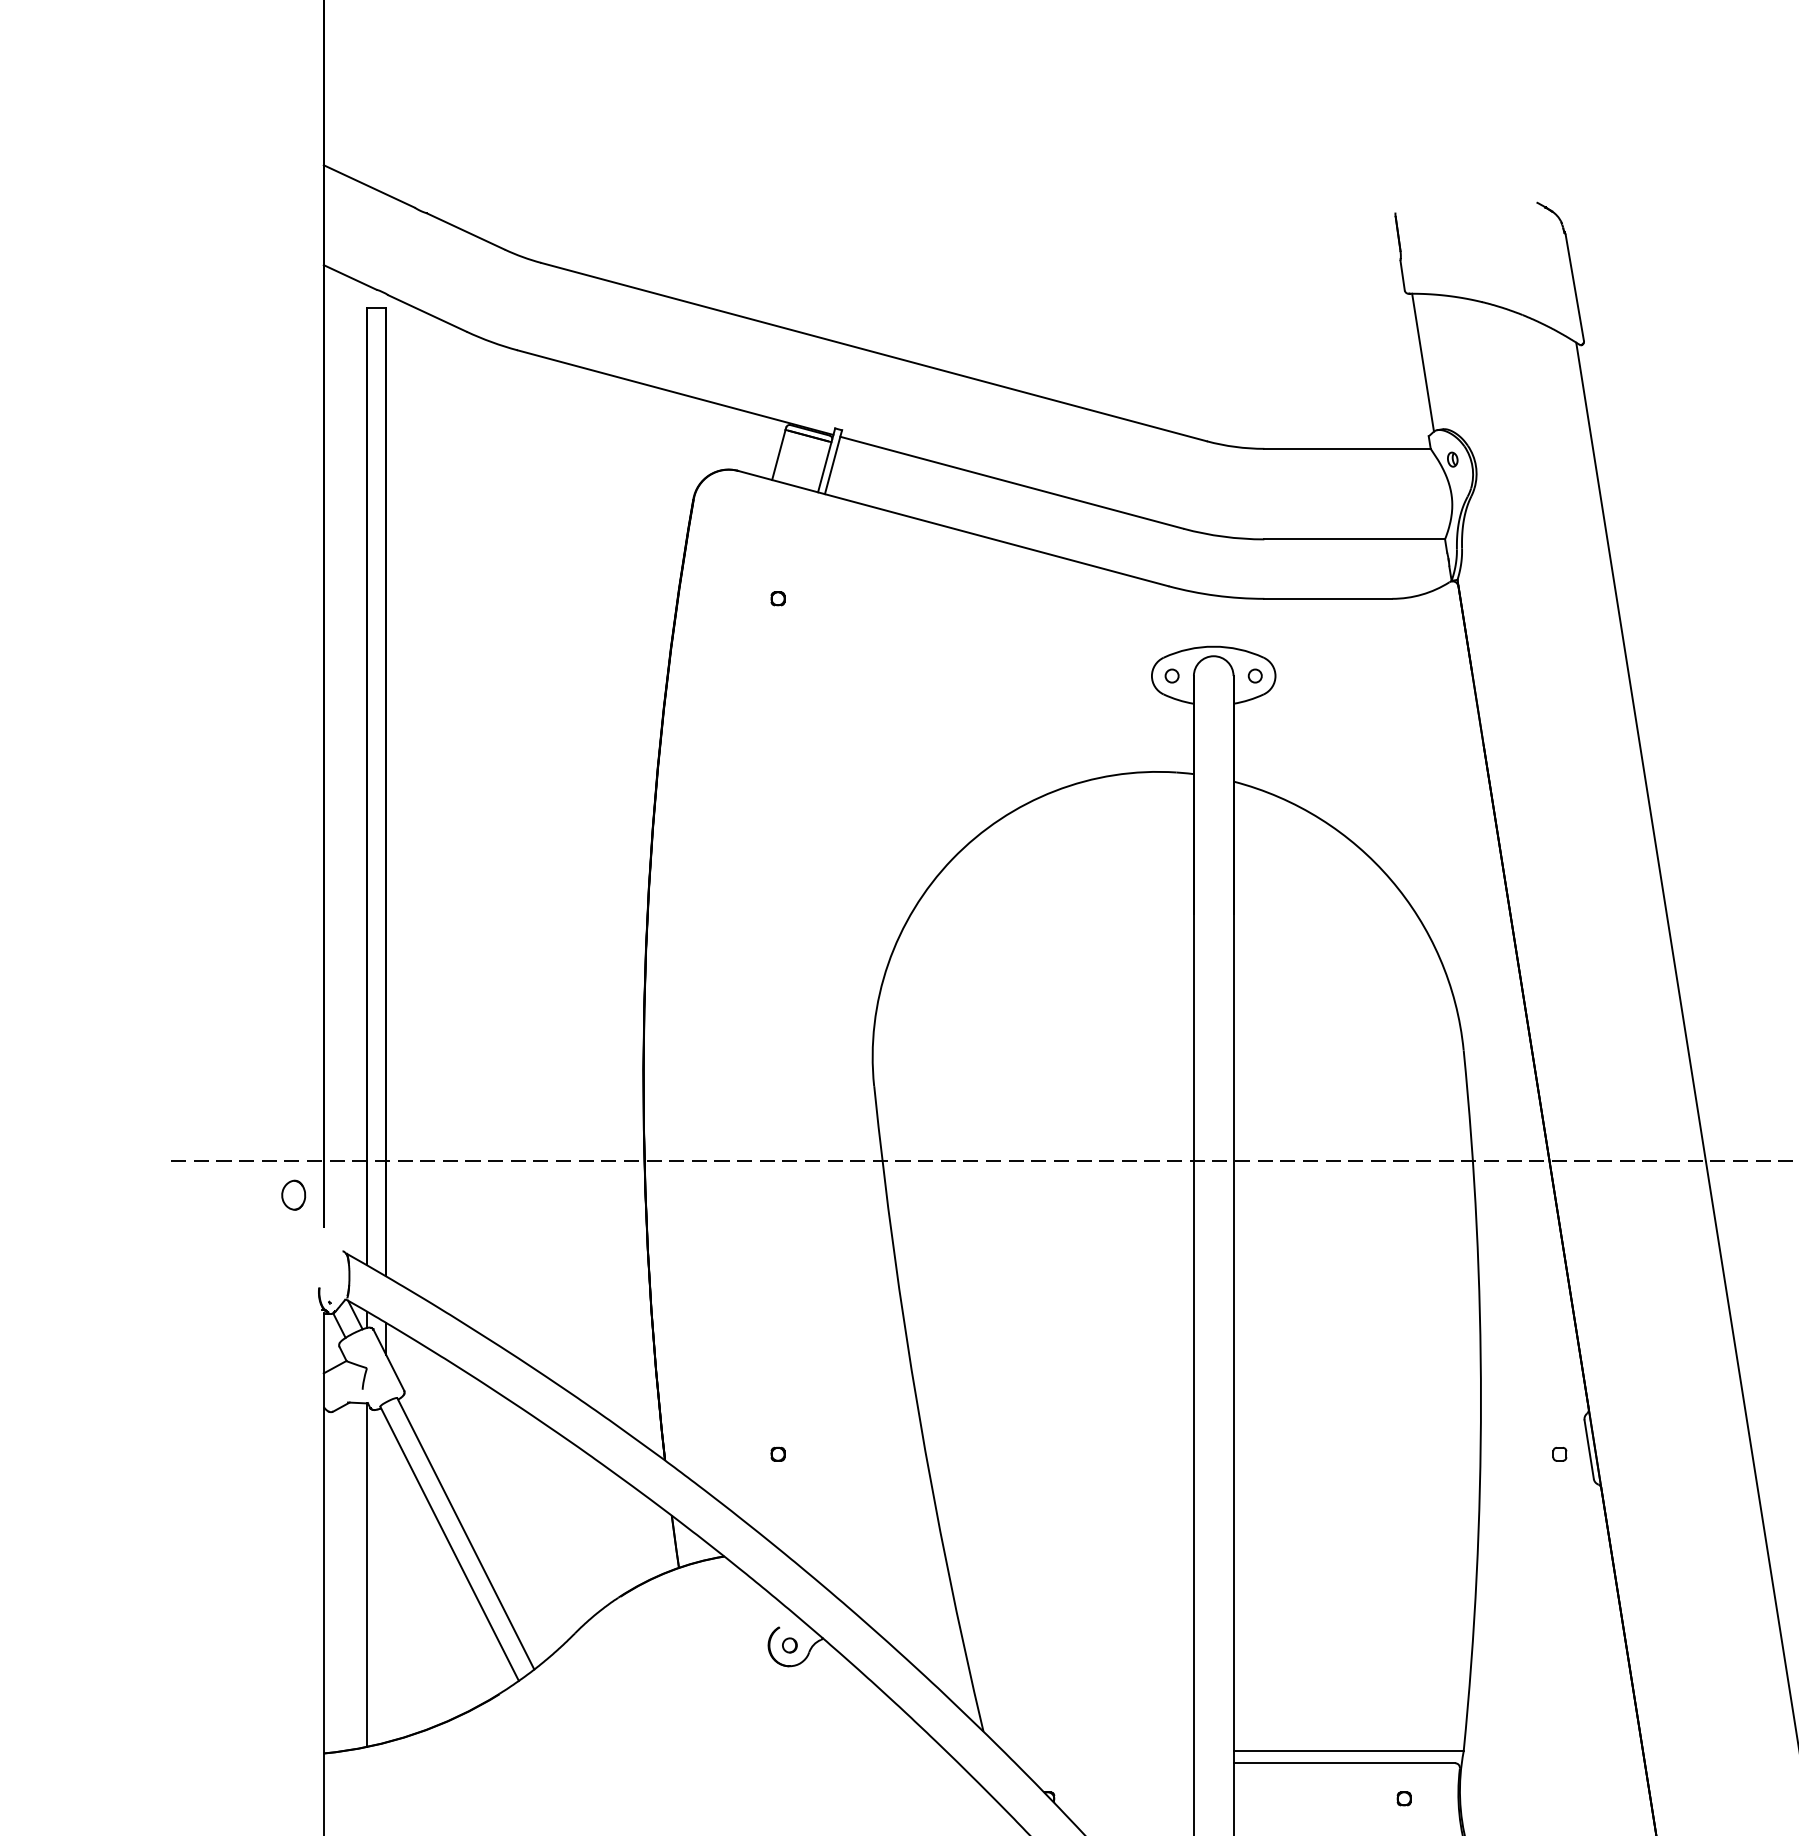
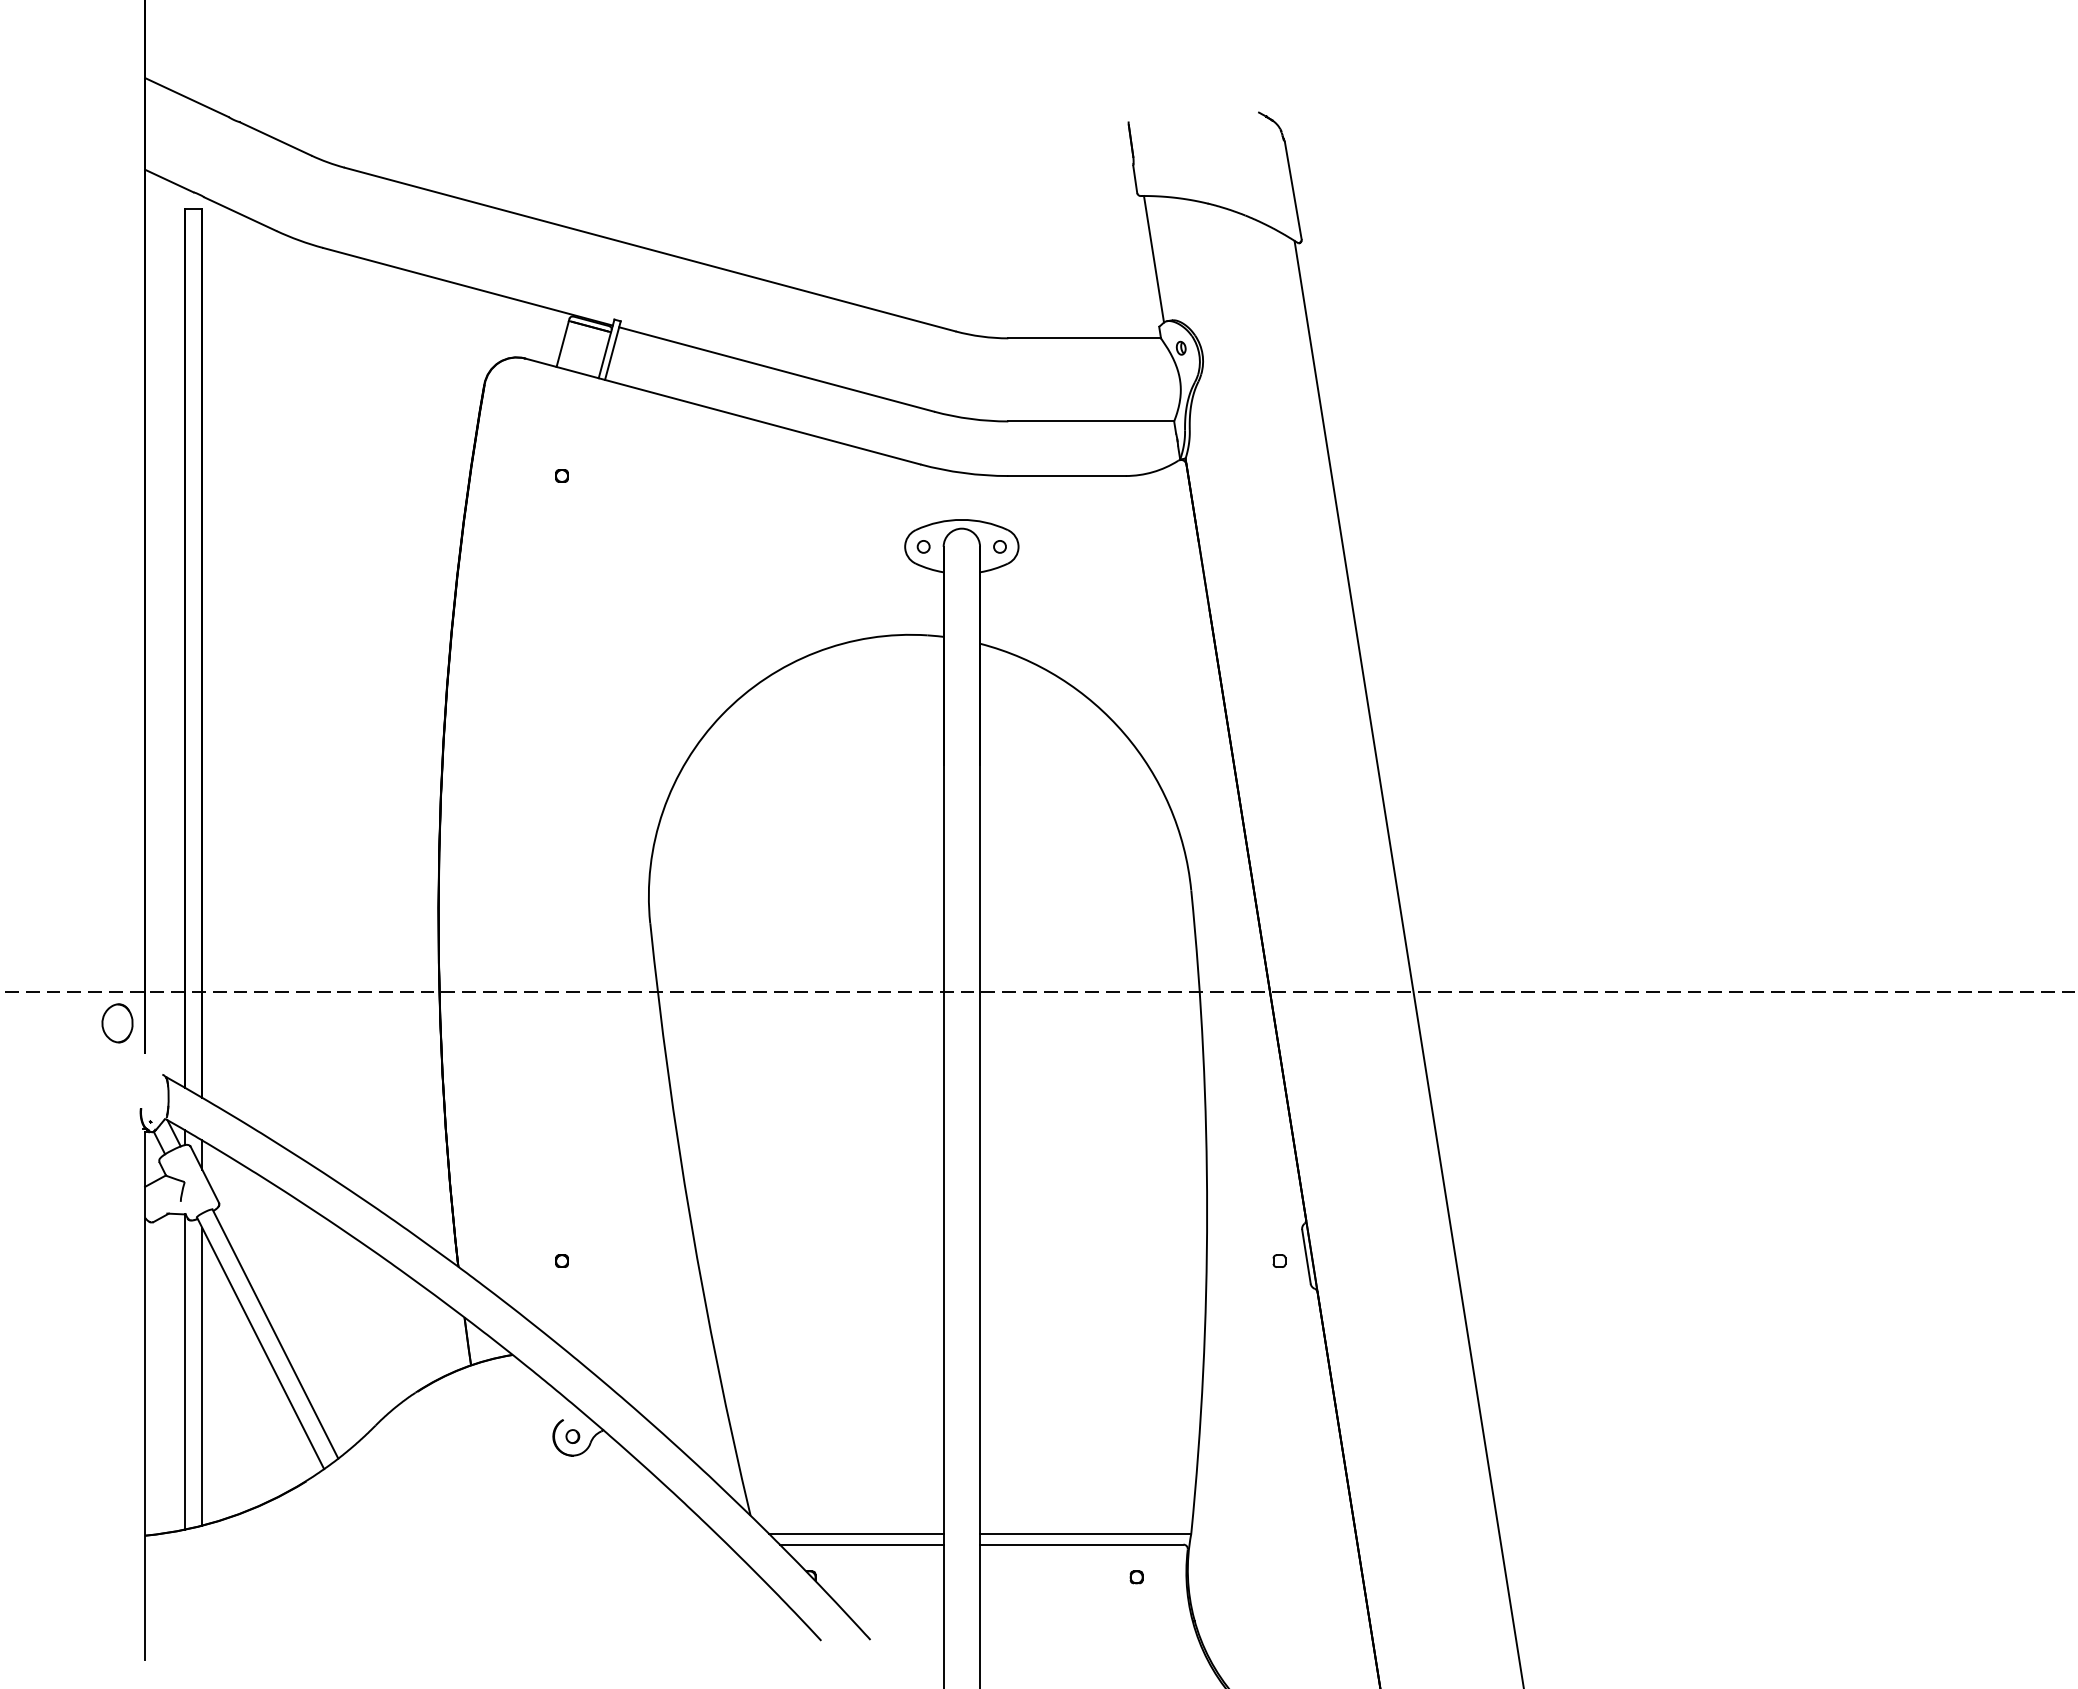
part: (293, 1195) -> (117, 1023), size x1.43
line: (386, 1580) -> (202, 1376), added
line: (1097, 1751) -> (855, 1533), added
line: (1104, 1763) -> (861, 1544), added

